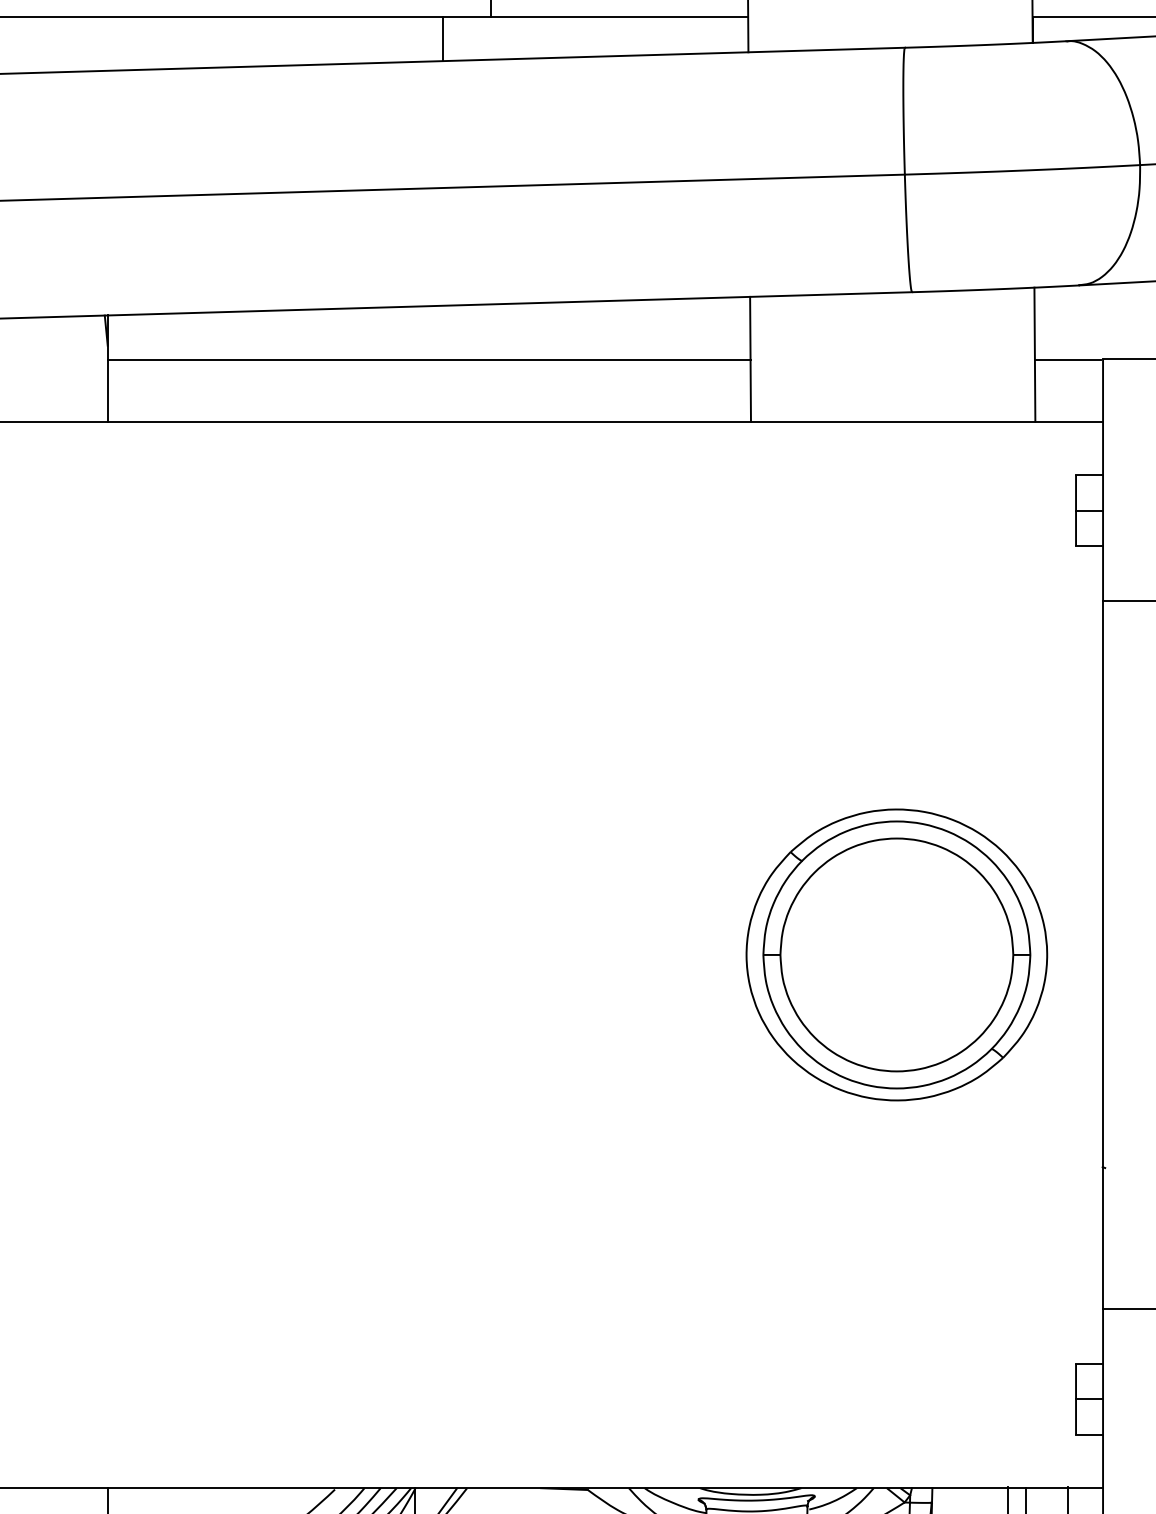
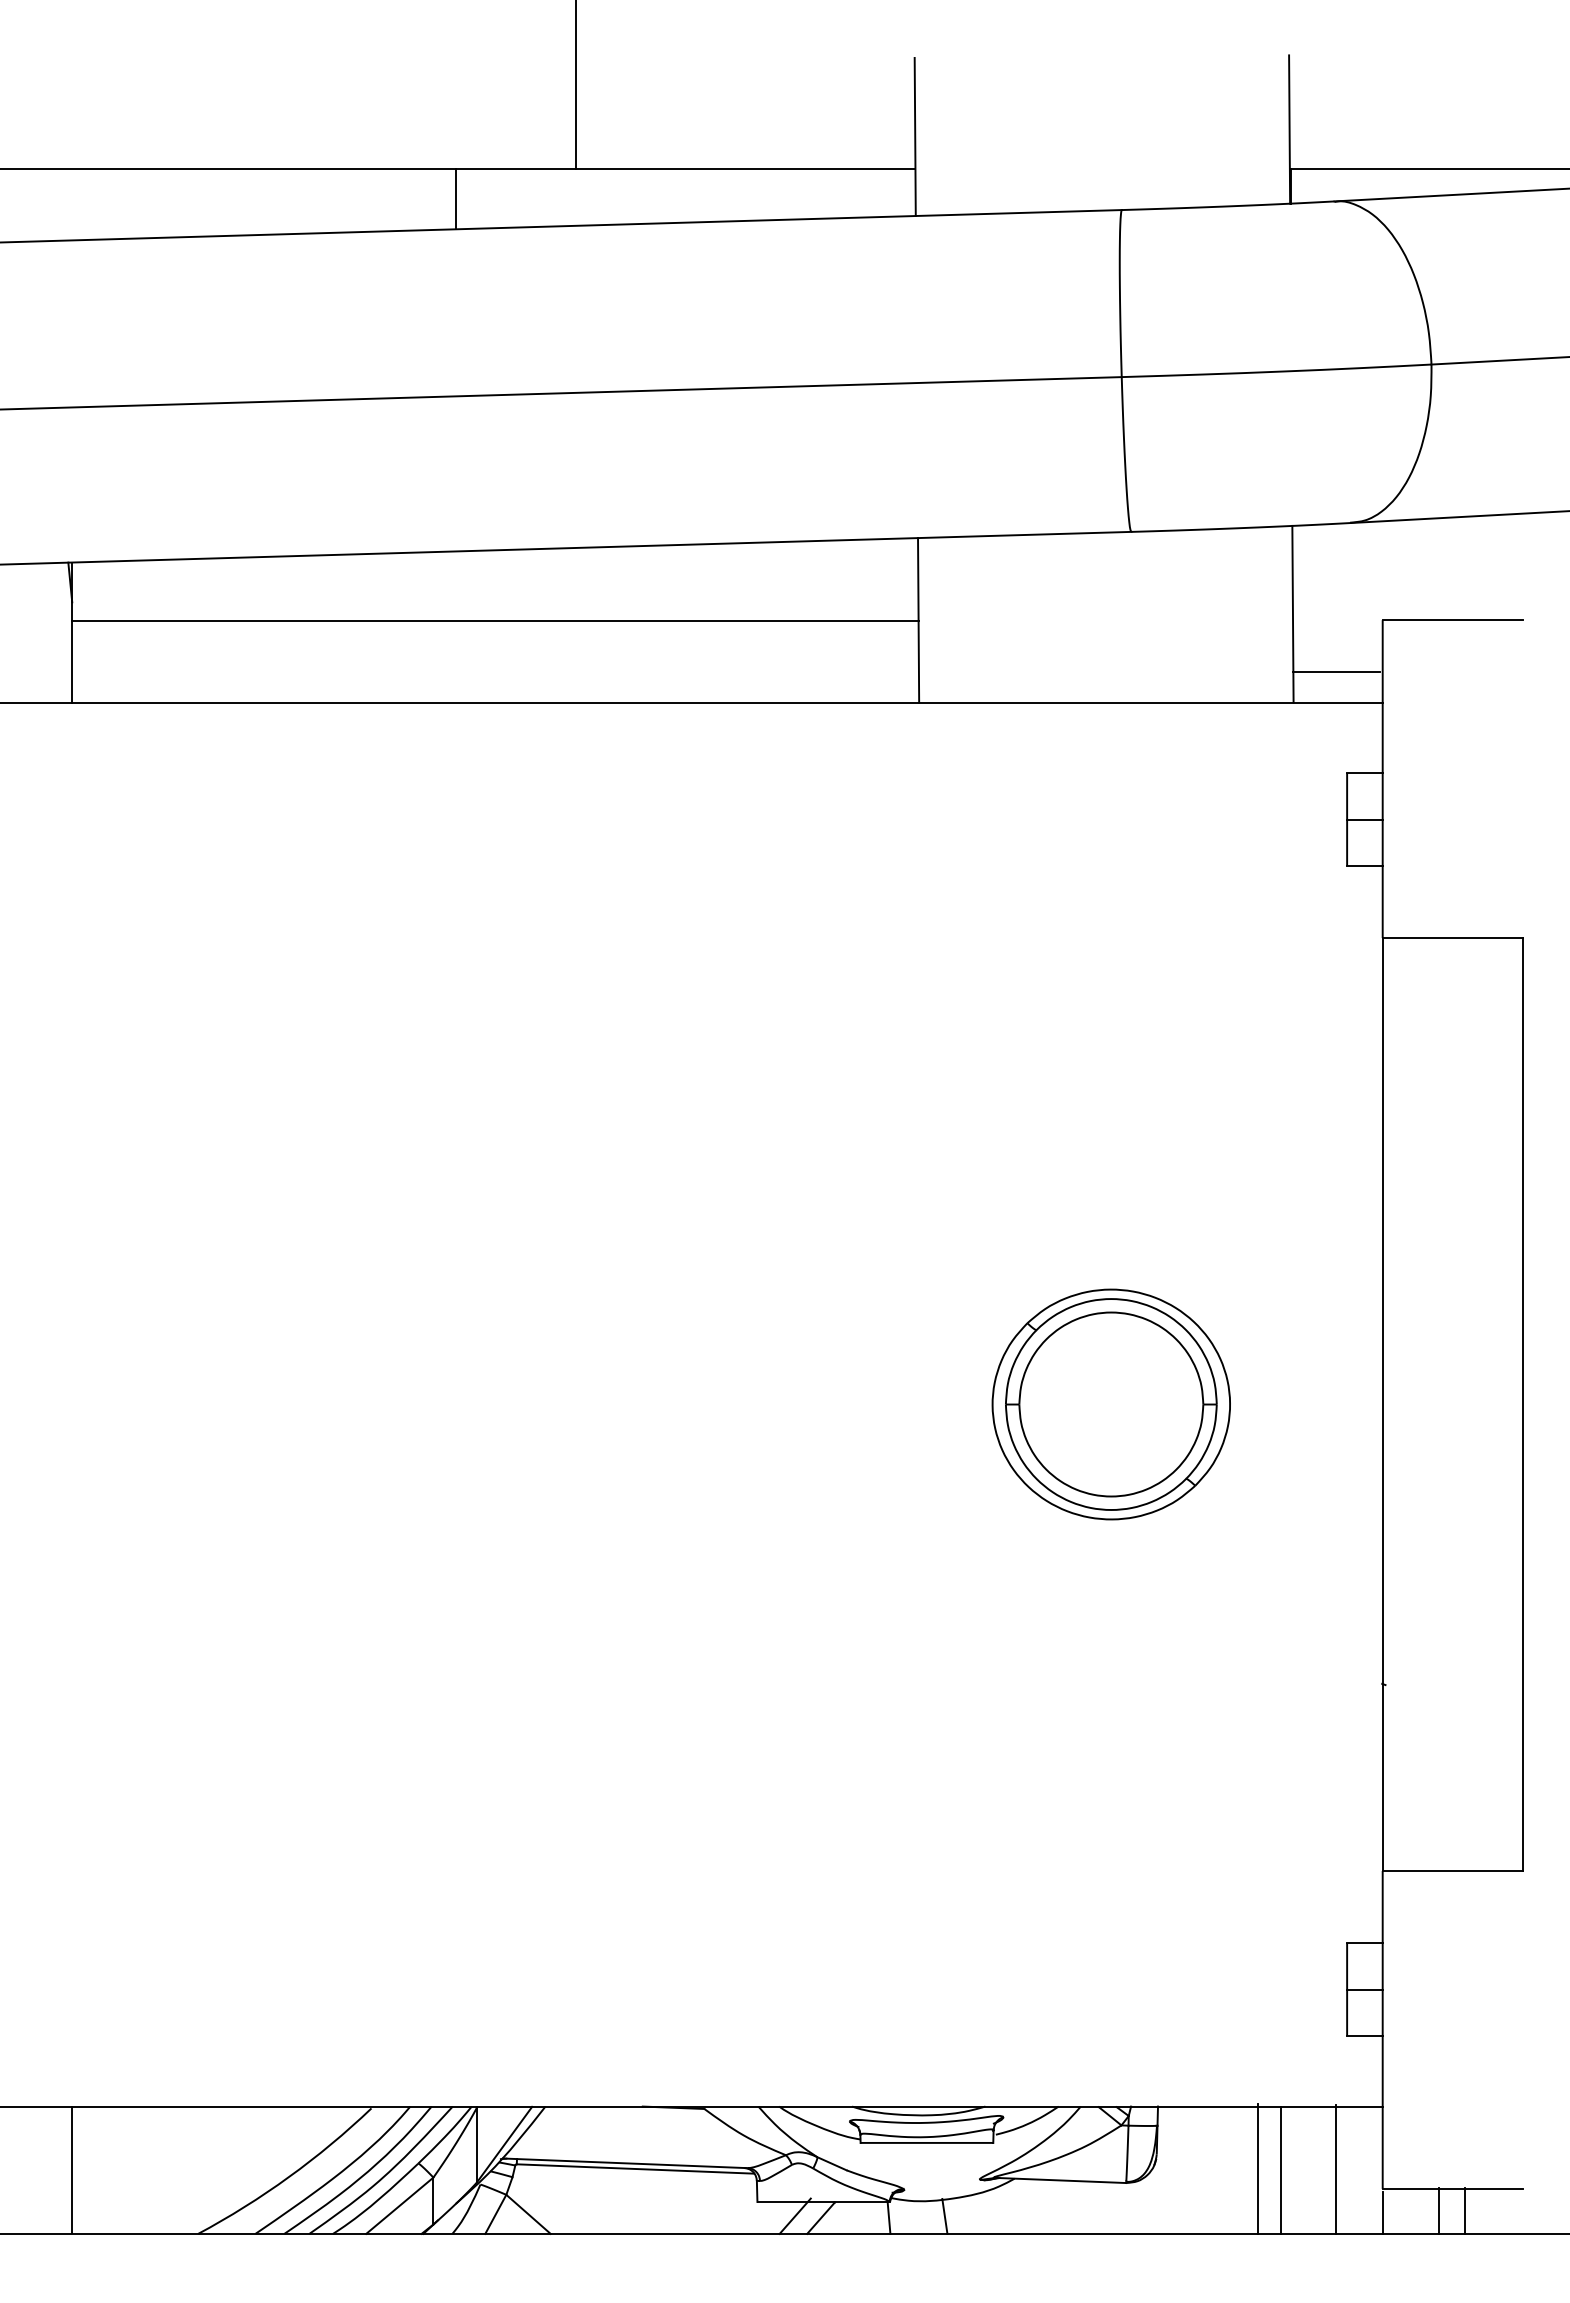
line: (442, 38) -> (455, 198), moved
line: (1067, 359) -> (1336, 671), moved
part: (897, 954) -> (1111, 1404), size x0.6

